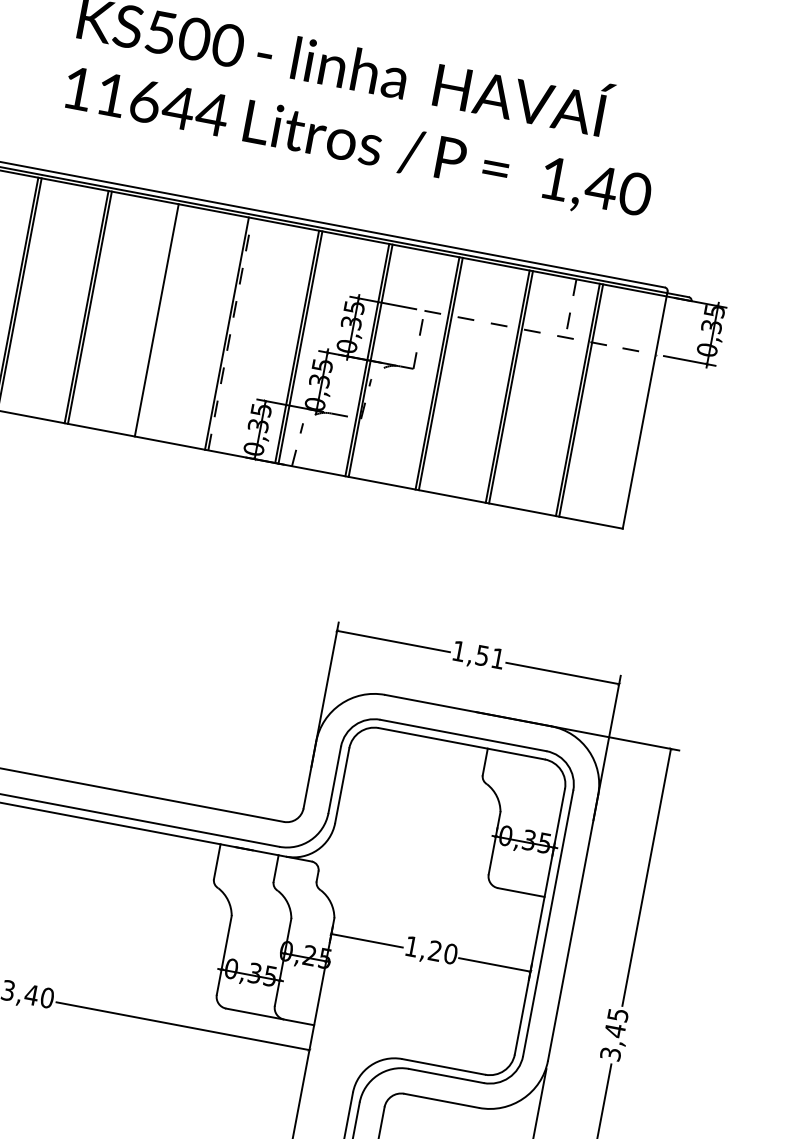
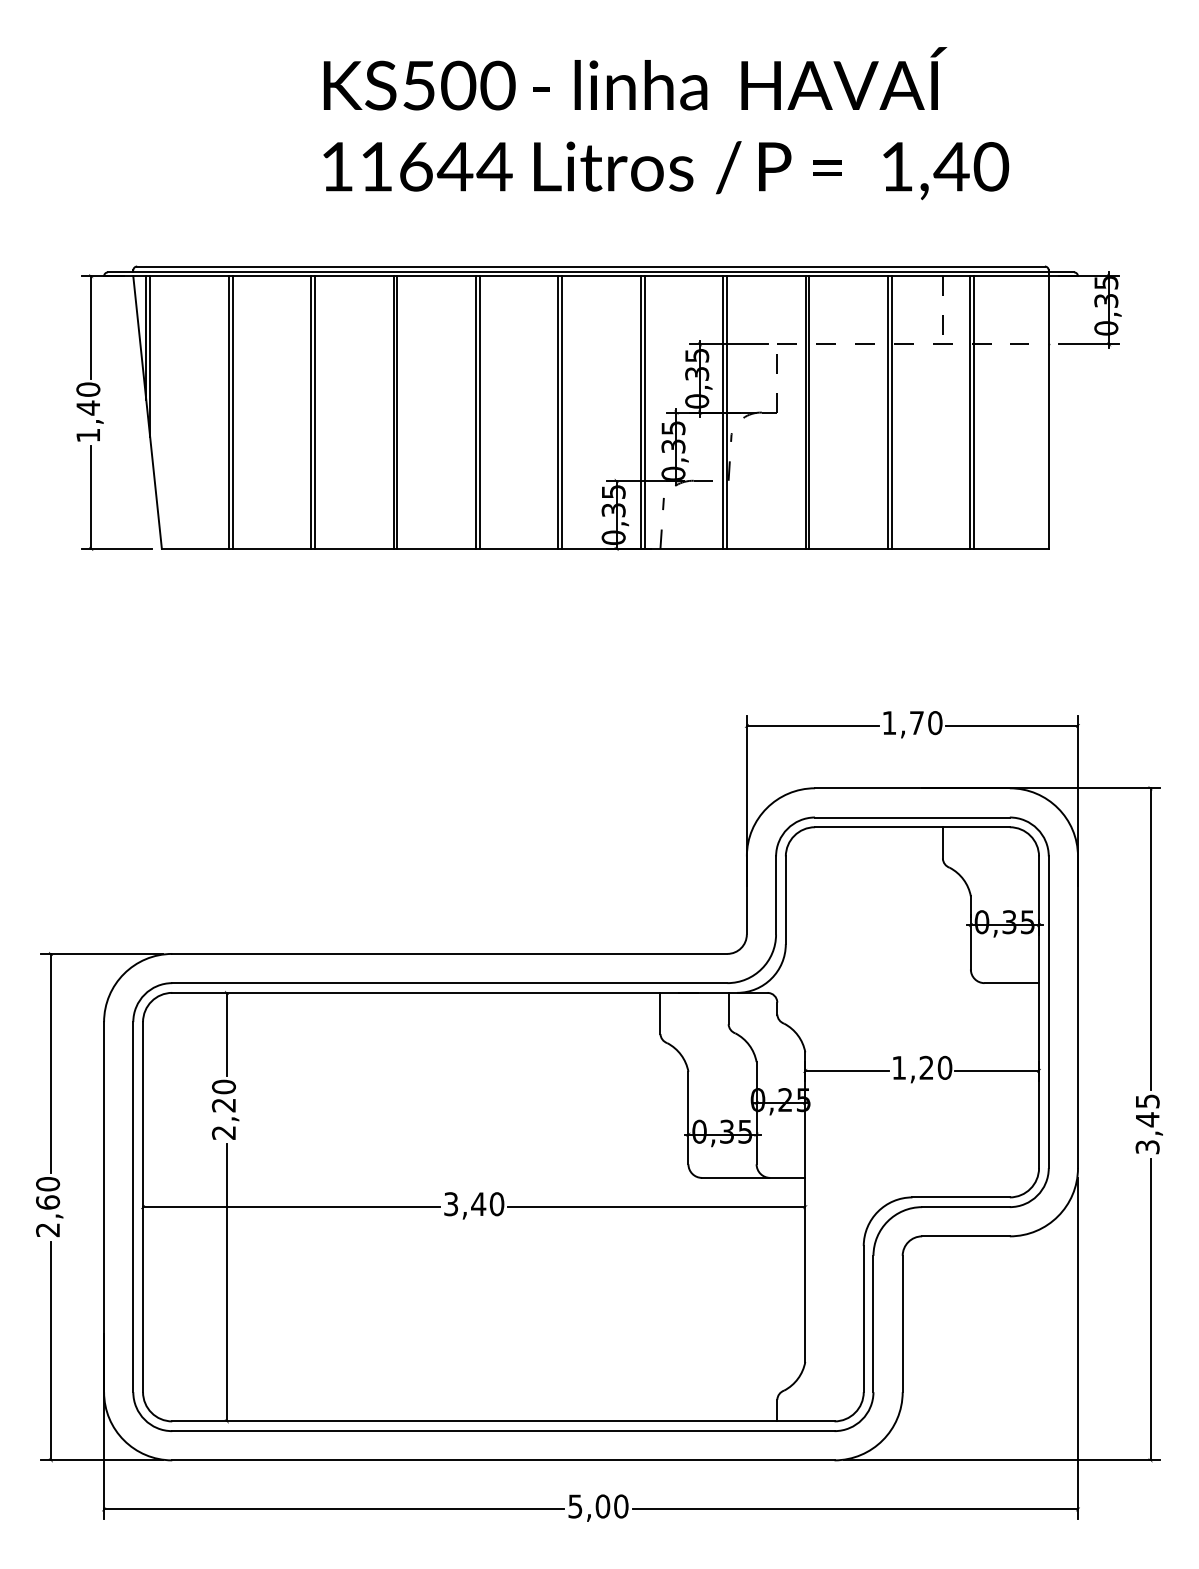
line: (159, 320) -> (479, 412), added
line: (230, 334) -> (562, 412), dashed -> solid
text: (490, 657) -> (926, 723), 1,51 -> 1,70

